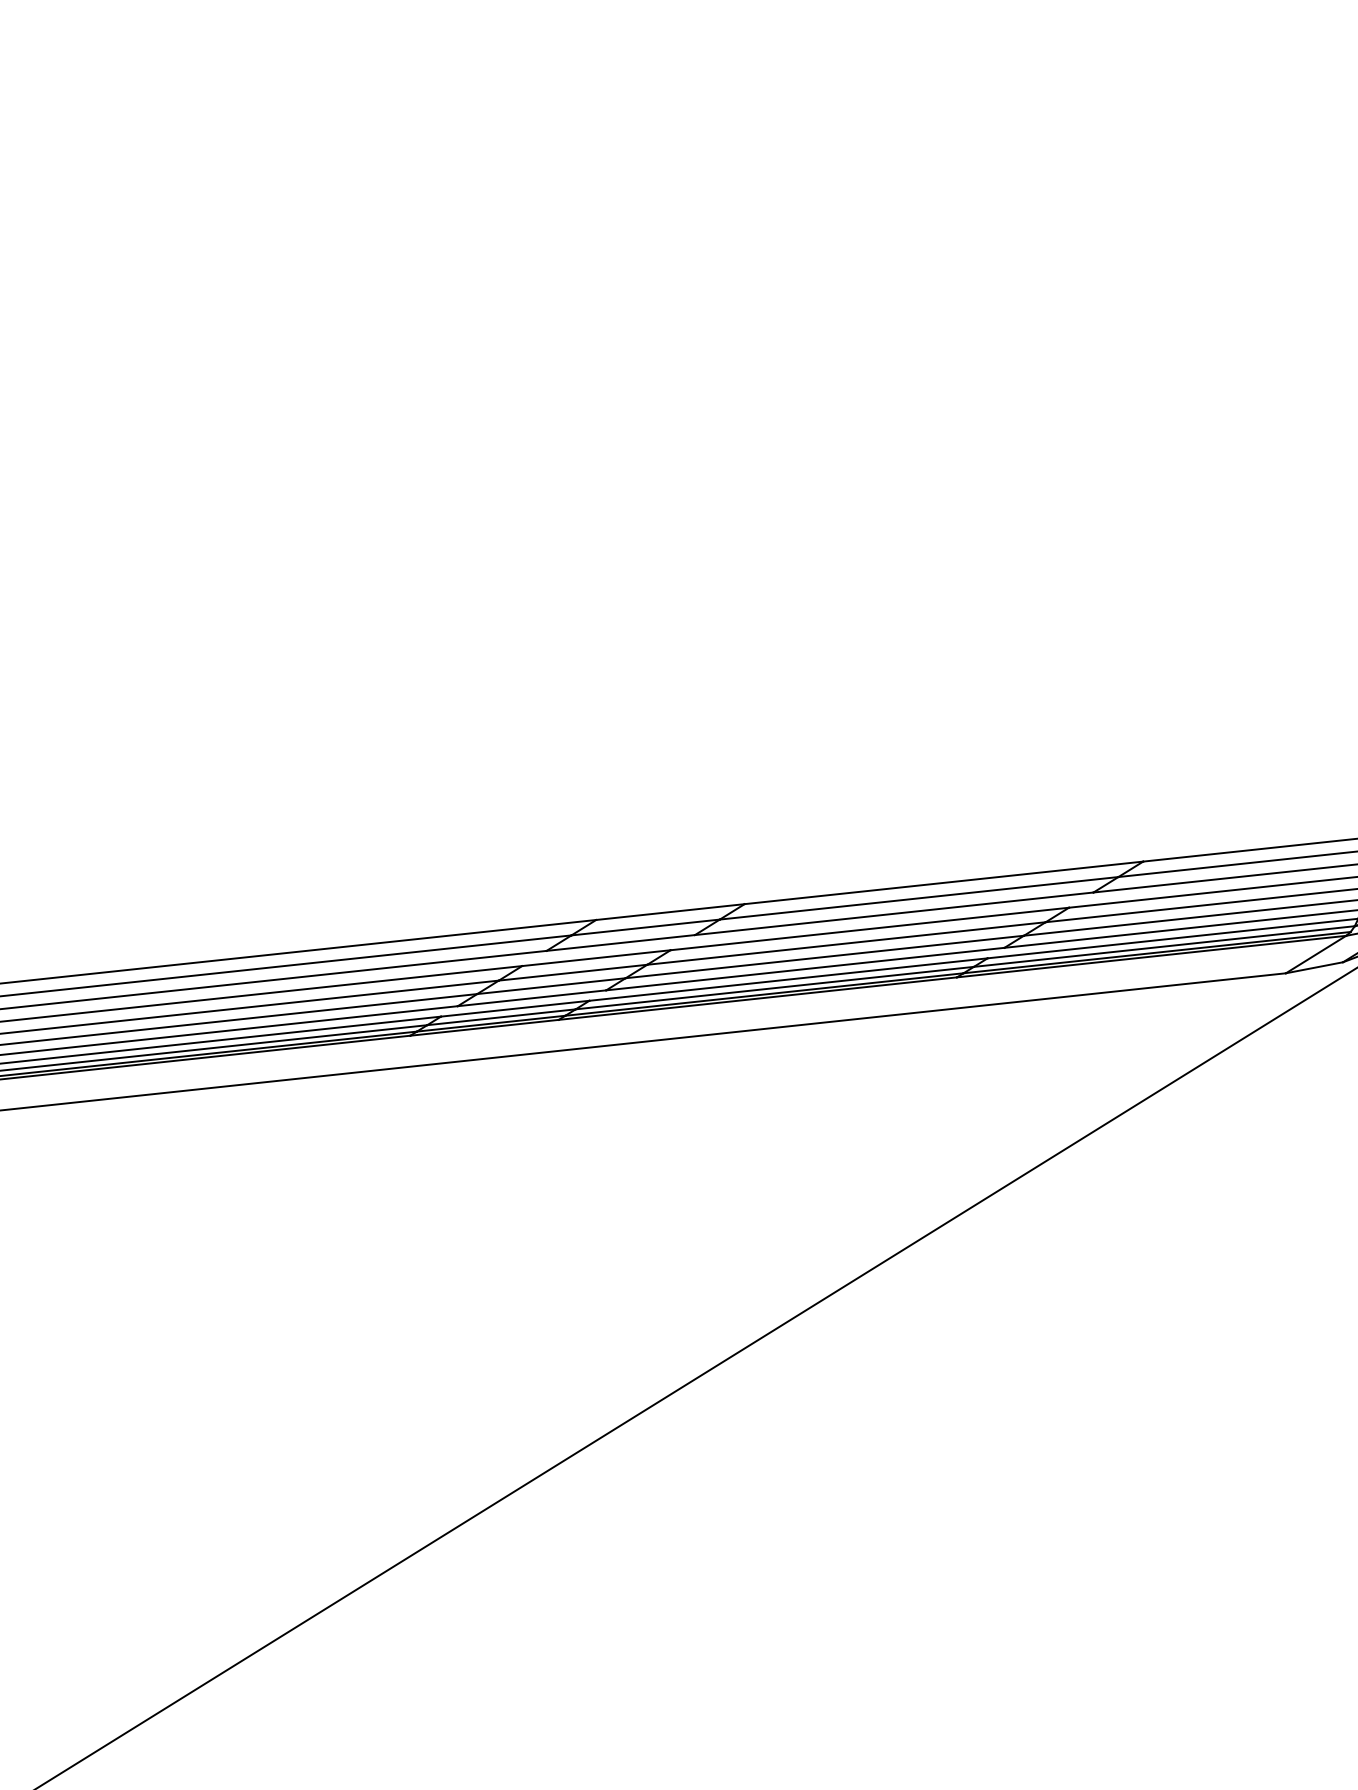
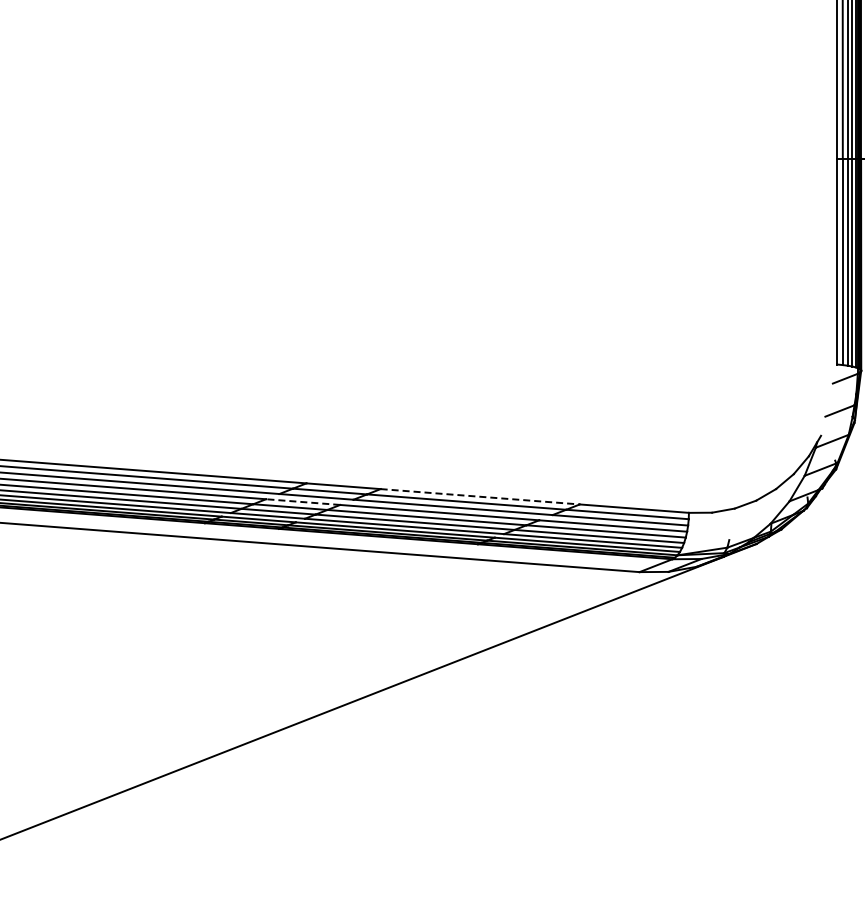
line: (944, 882) -> (480, 496), solid -> dashed
line: (595, 959) -> (302, 502), solid -> dashed

